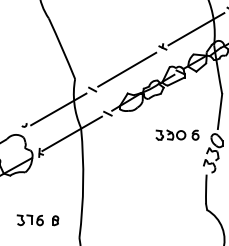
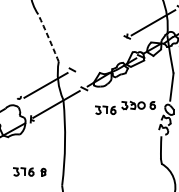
arc: (62, 48) -> (48, 37), solid -> dashed
line: (127, 69) -> (99, 54), removed
part: (134, 141) -> (105, 110), added

